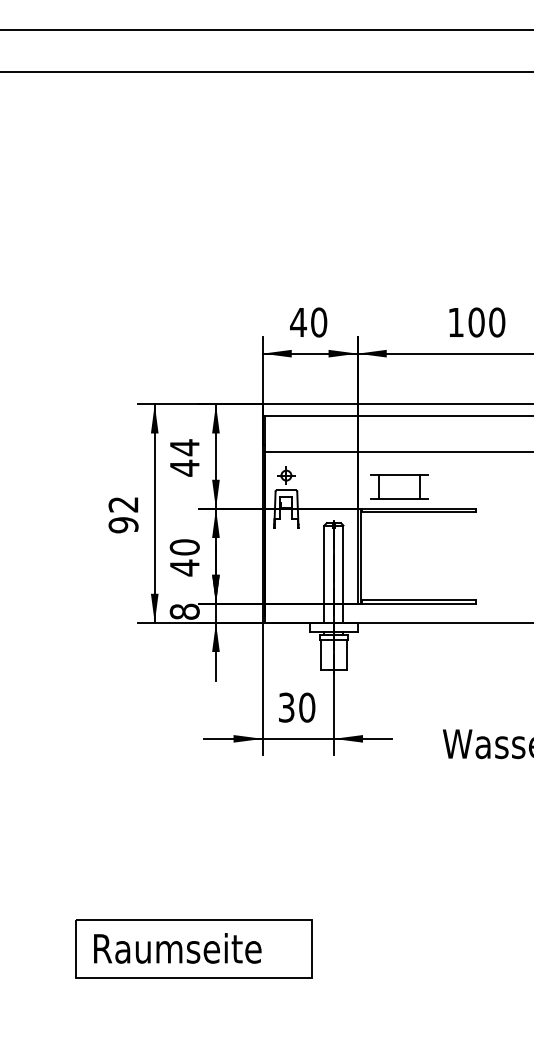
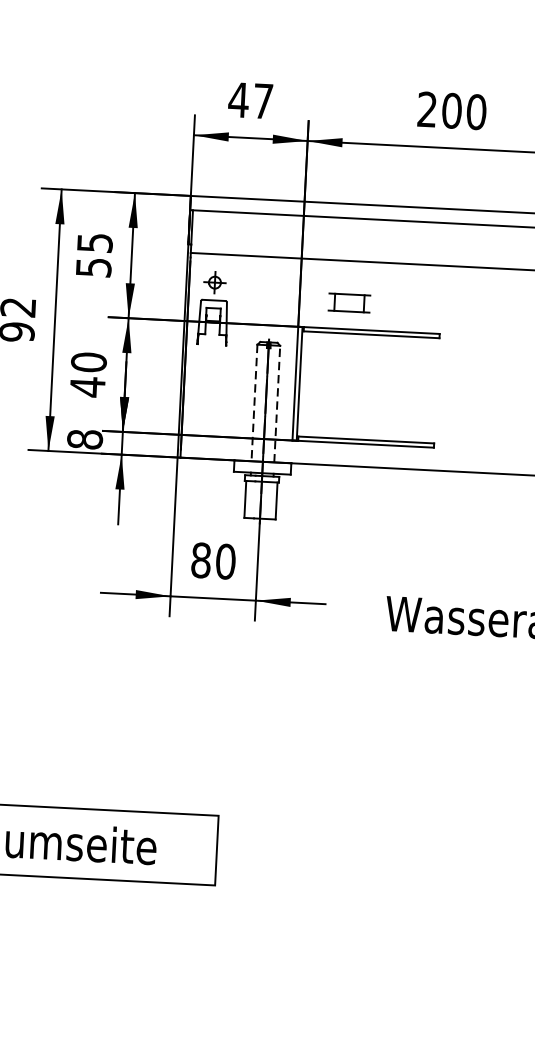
text: (455, 321) -> (426, 108), 100 -> 200
text: (319, 322) -> (263, 101), 40 -> 47
text: (184, 457) -> (94, 254), 44 -> 55
part: (399, 486) -> (349, 302), size x0.6
line: (324, 574) -> (254, 403), solid -> dashed
line: (343, 574) -> (277, 404), solid -> dashed
text: (286, 707) -> (201, 560), 30 -> 80

